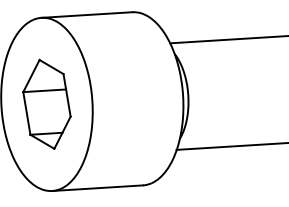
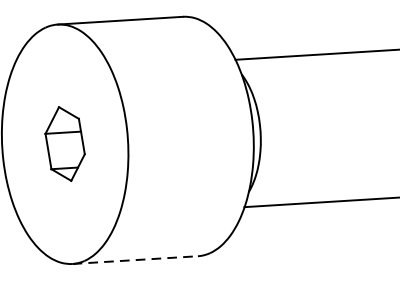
part: (46, 103) -> (64, 143), size x0.6
line: (98, 188) -> (136, 260), solid -> dashed

